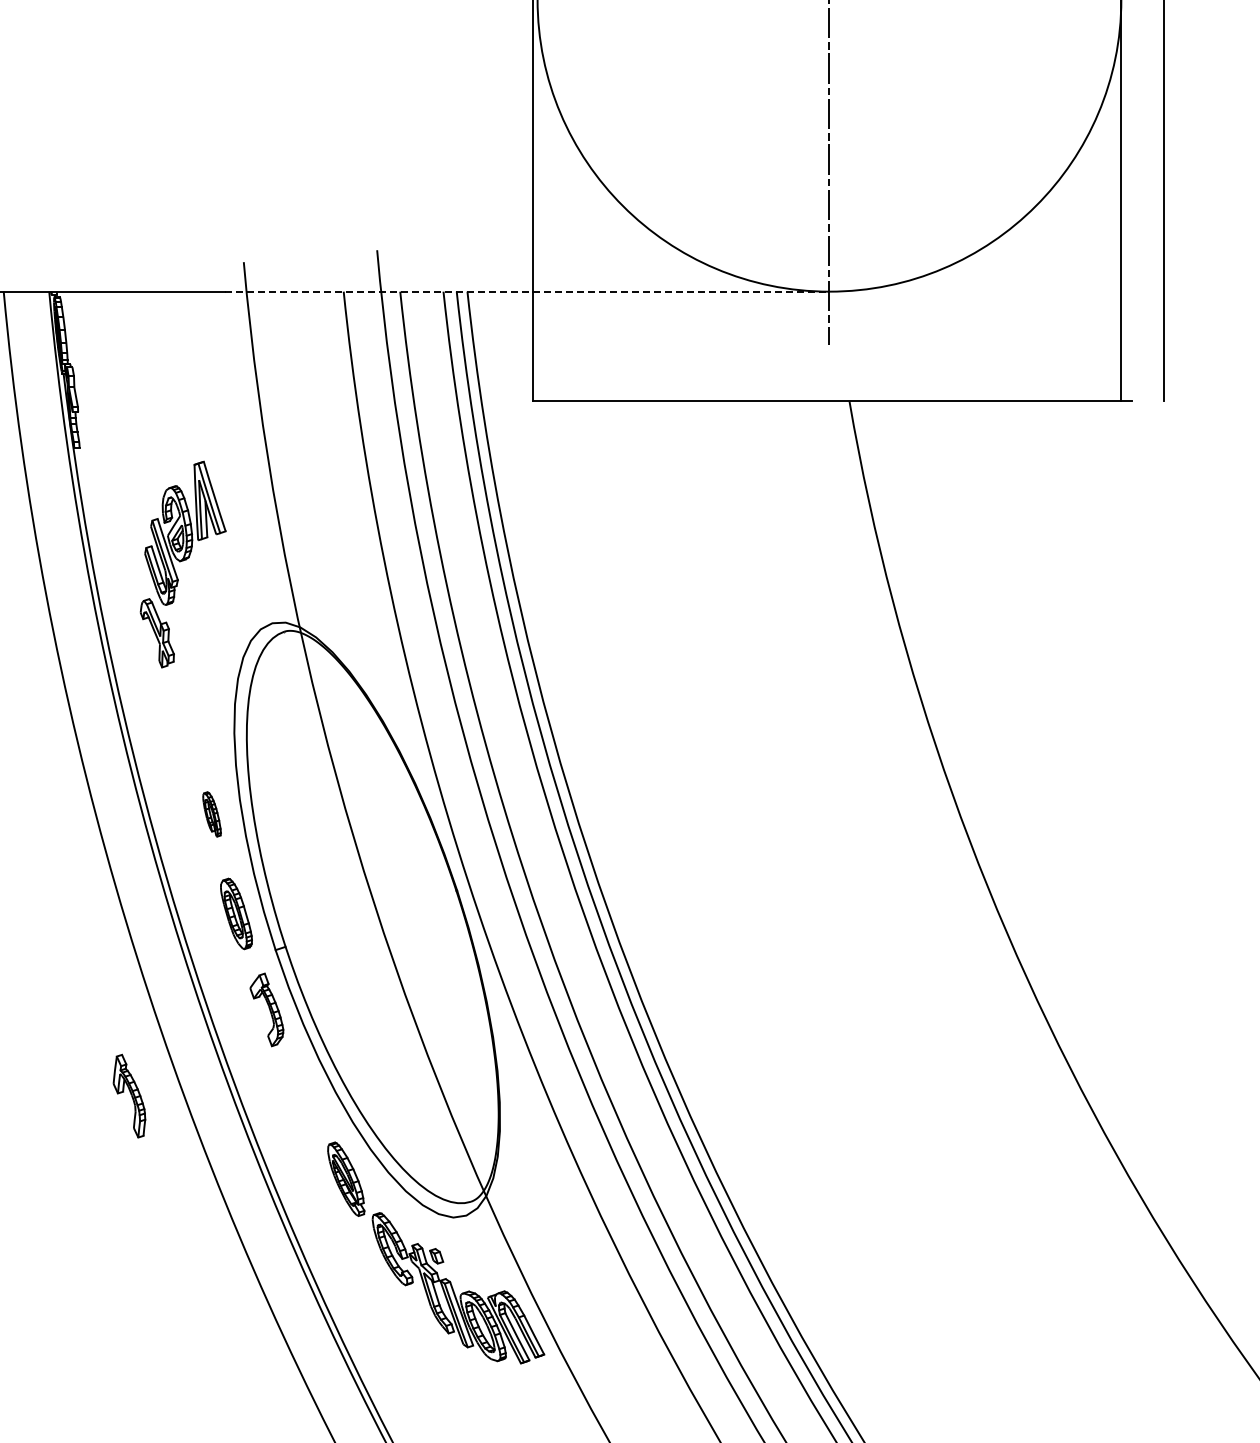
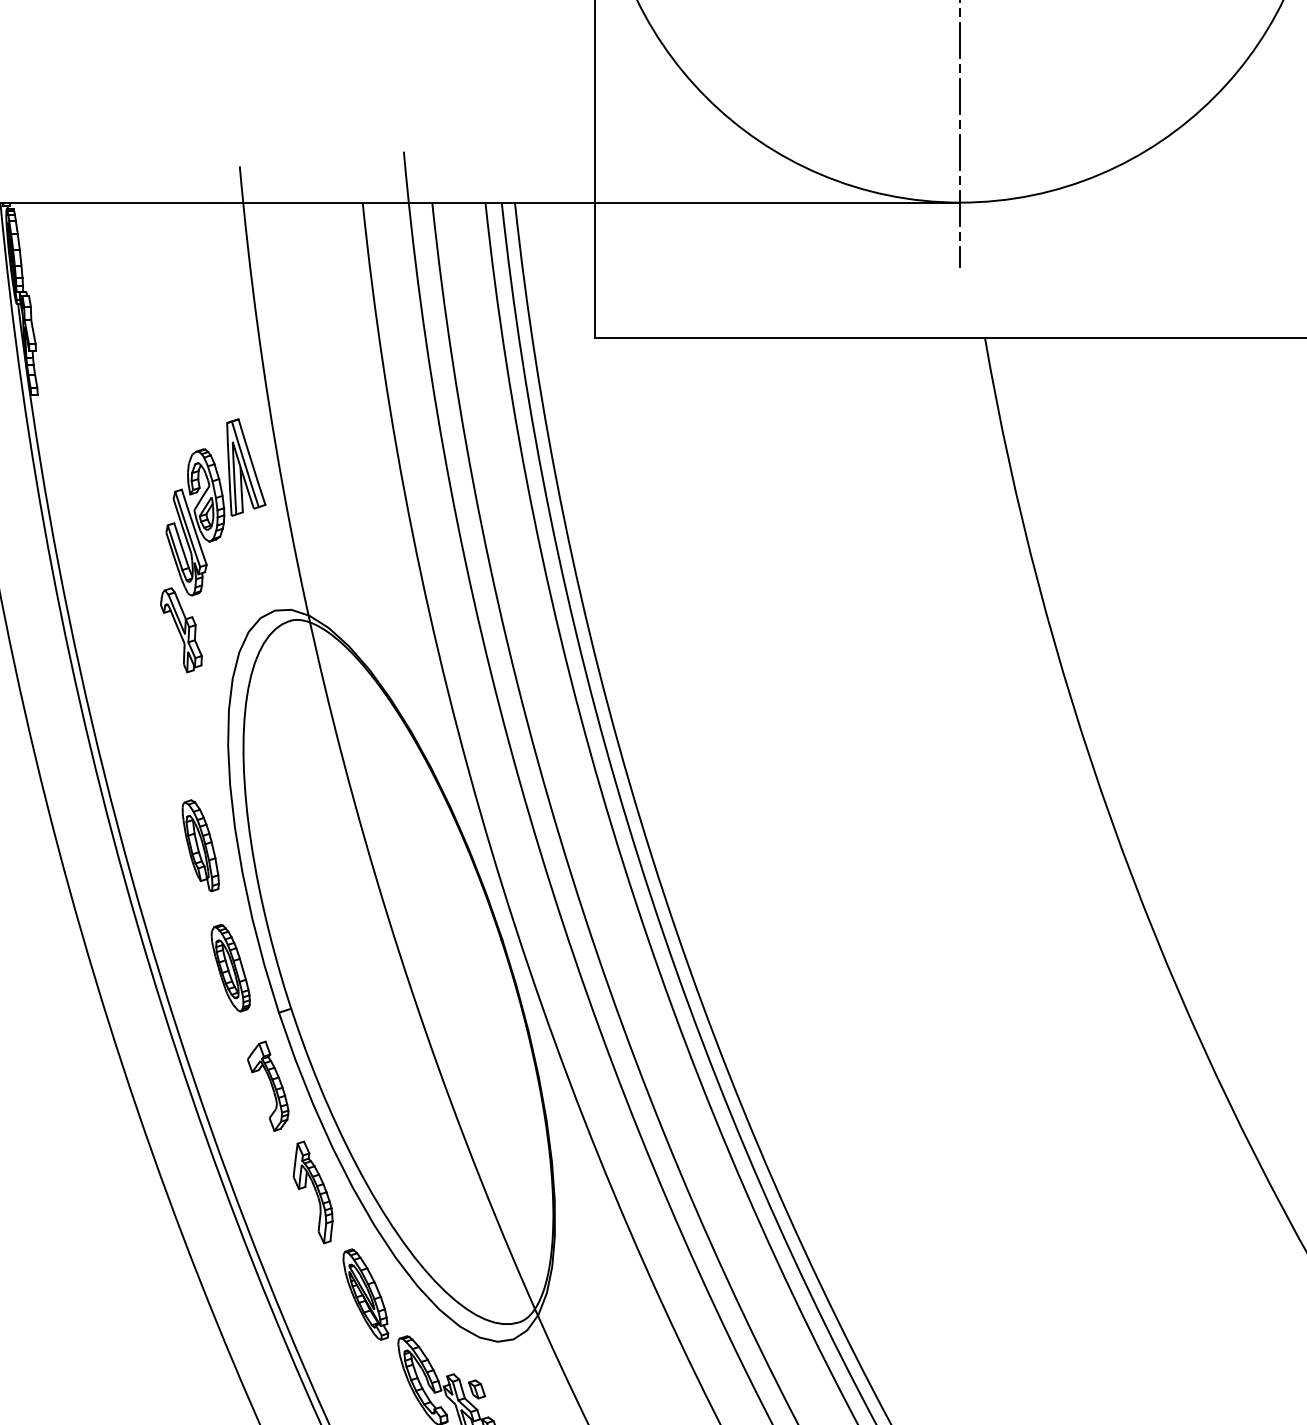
line: (527, 291) -> (588, 202), dashed -> solid
part: (182, 564) -> (212, 545), moved
part: (211, 814) -> (200, 845), size x1.67
part: (129, 1095) -> (313, 1191), moved

